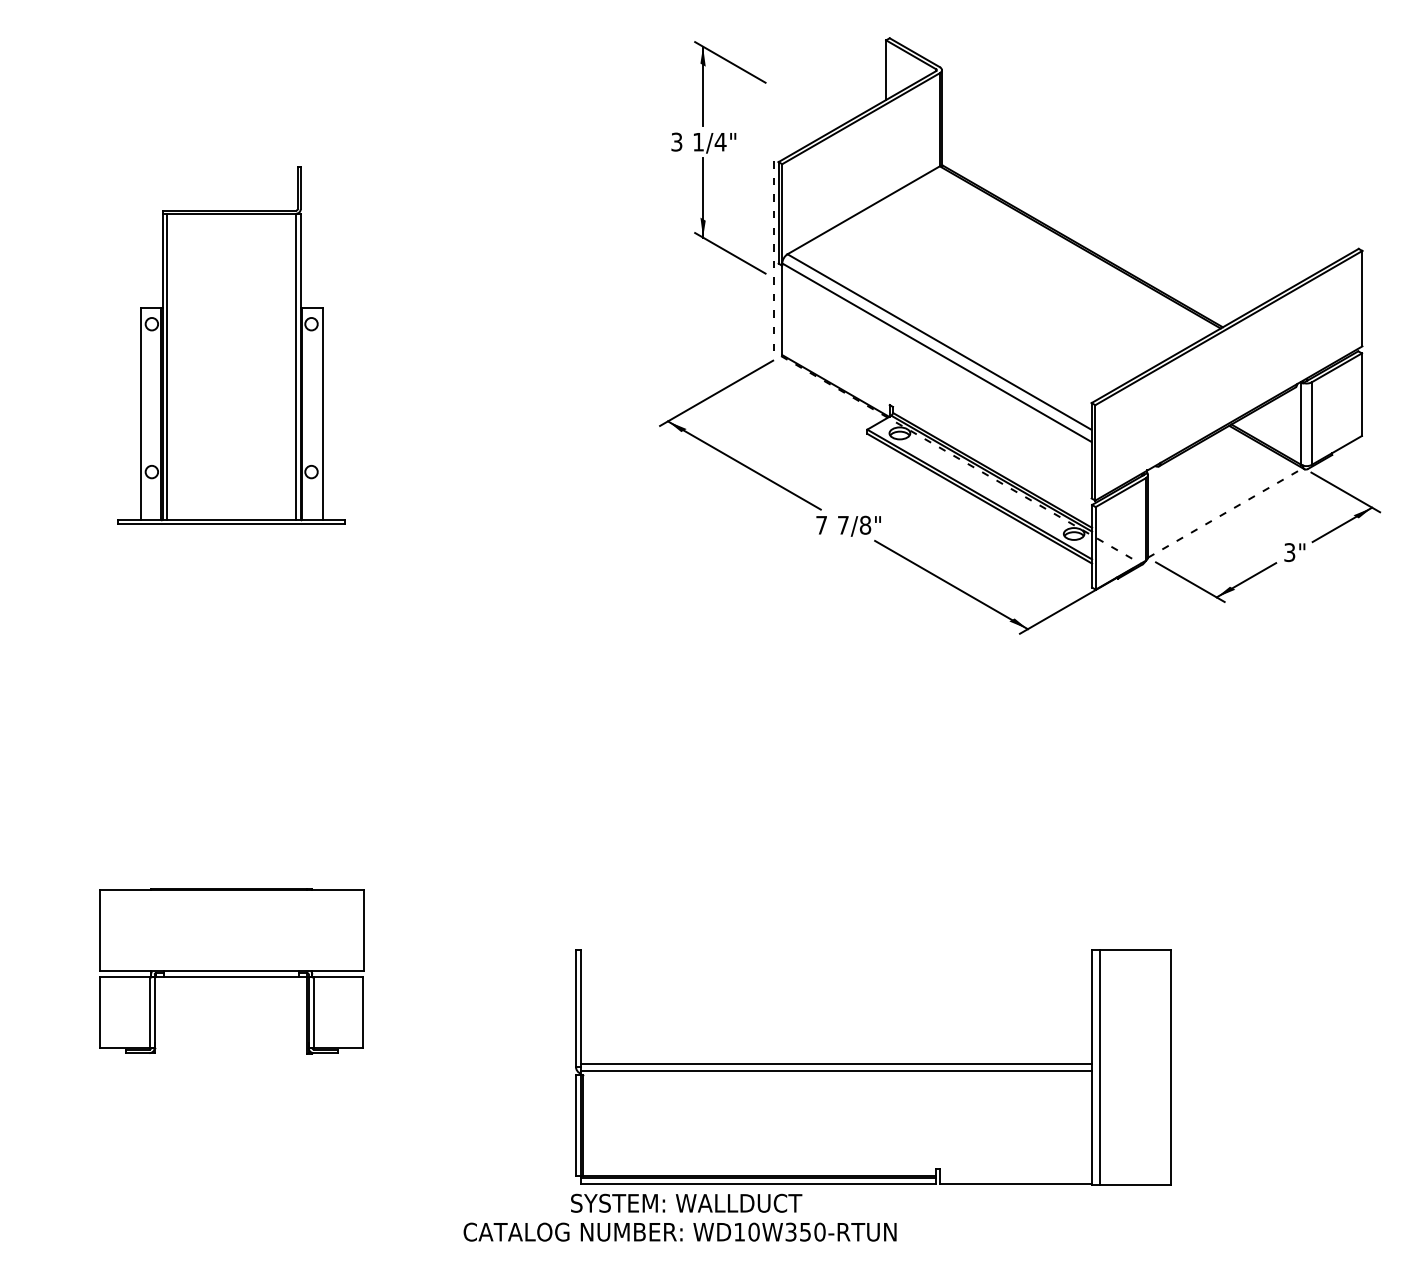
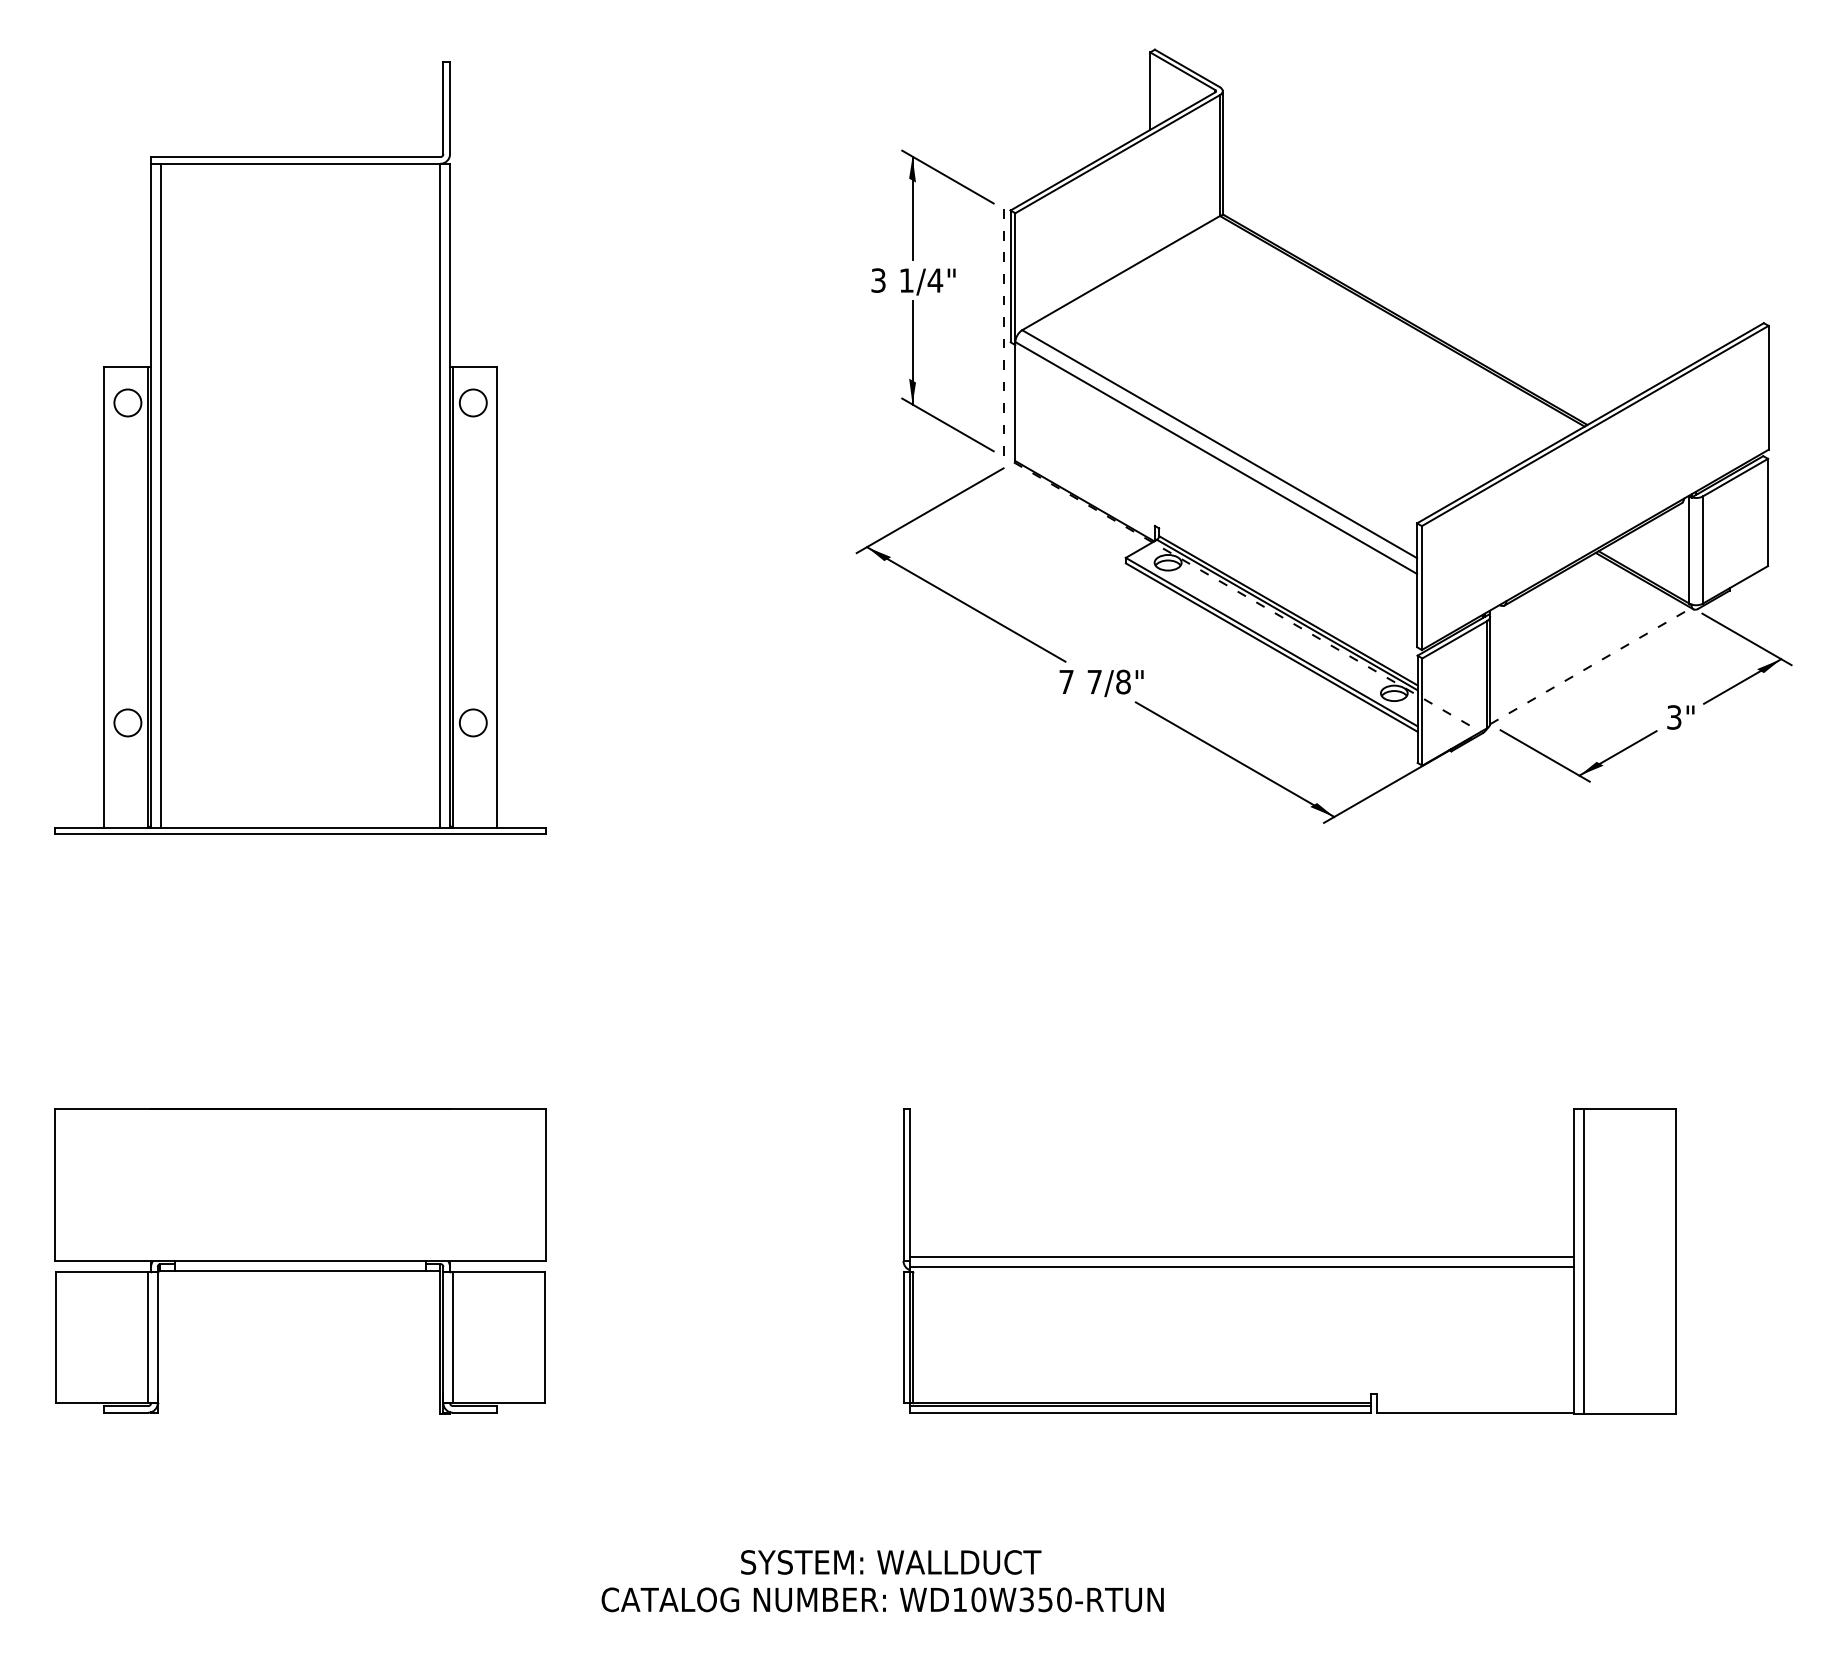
part: (722, 151) -> (937, 292), moved
part: (231, 344) -> (300, 447), size x1.67
part: (231, 971) -> (300, 1261), size x1.43
part: (873, 1067) -> (1289, 1261), moved

